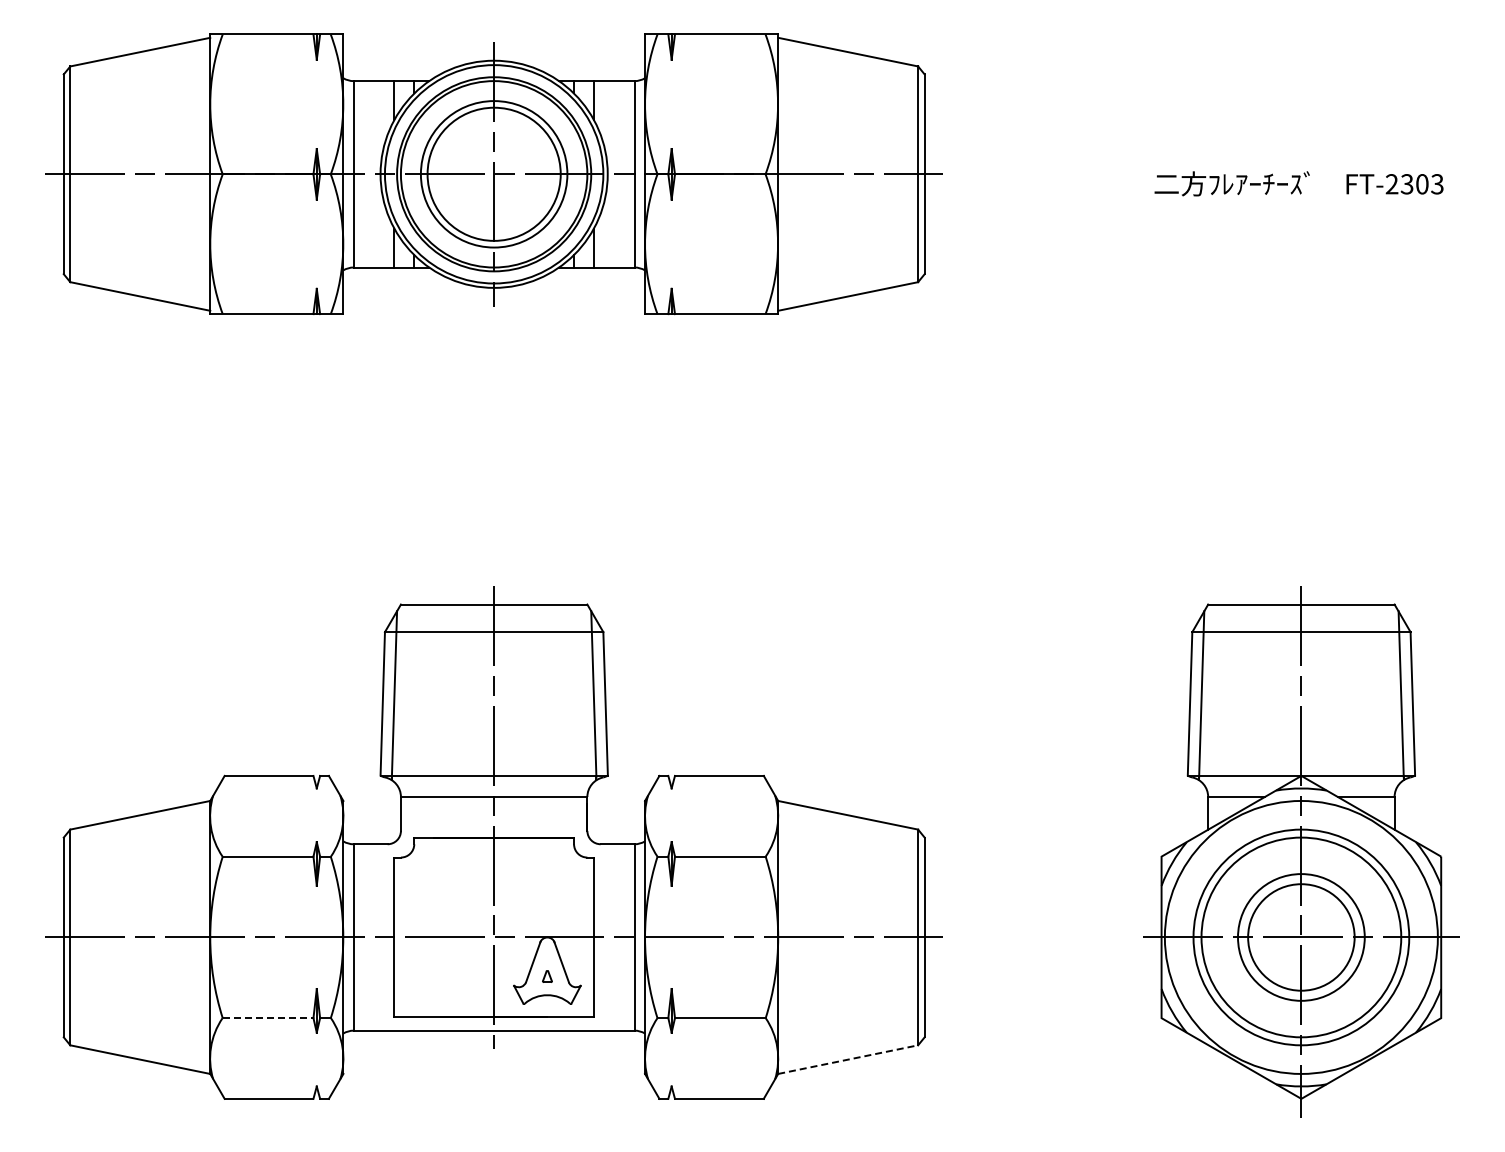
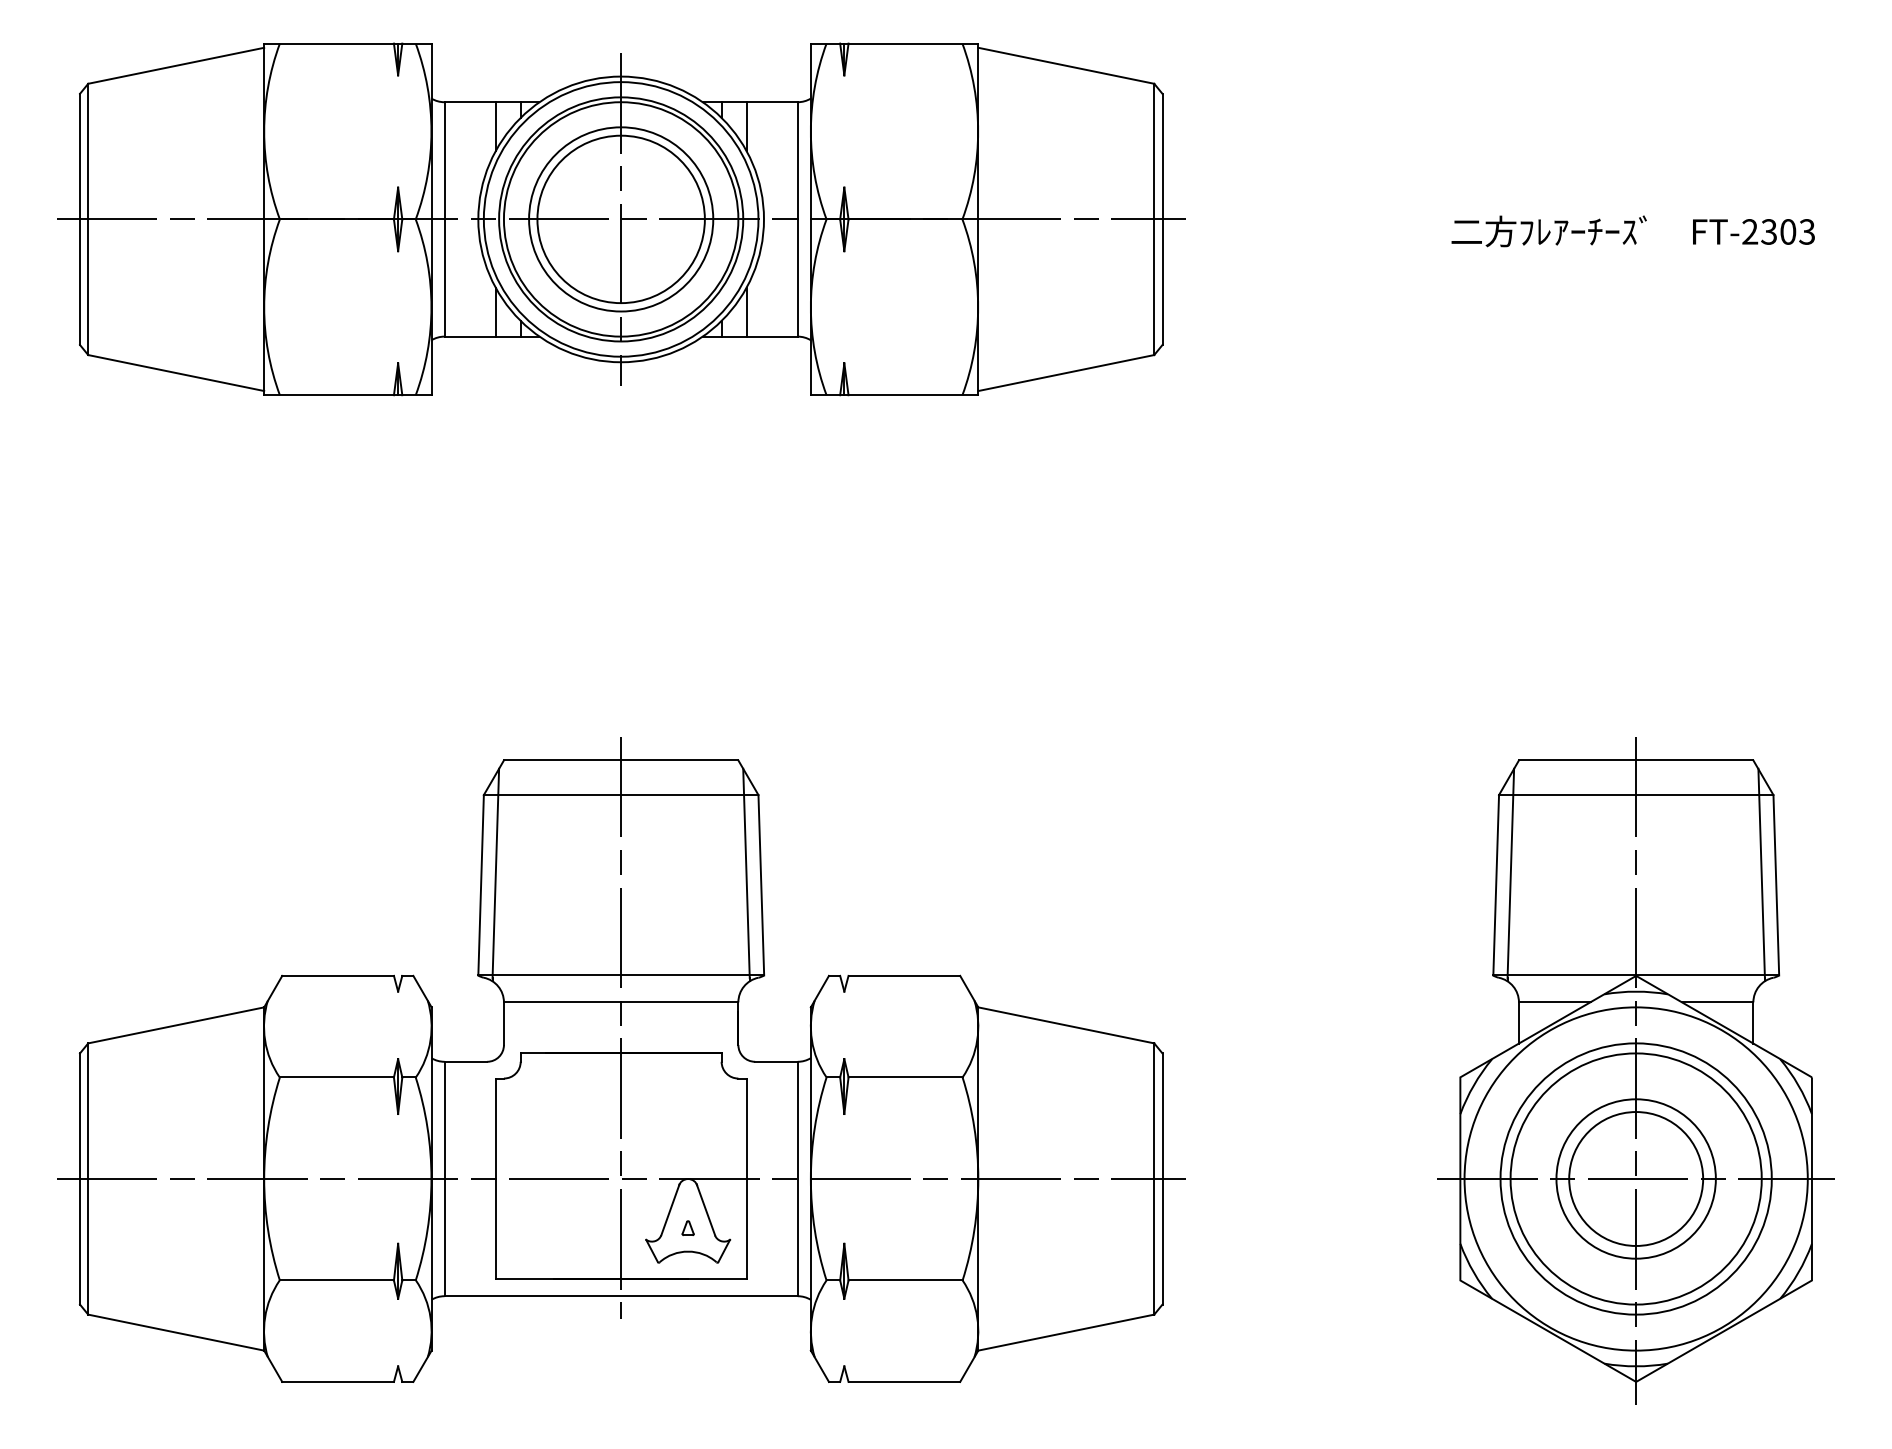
line: (268, 1018) -> (337, 1280), dashed -> solid
line: (848, 1059) -> (1066, 1332), dashed -> solid

